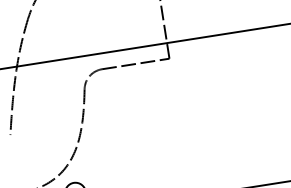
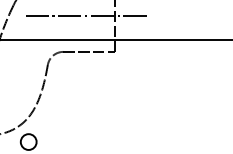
line: (124, 18) -> (86, 16), added

